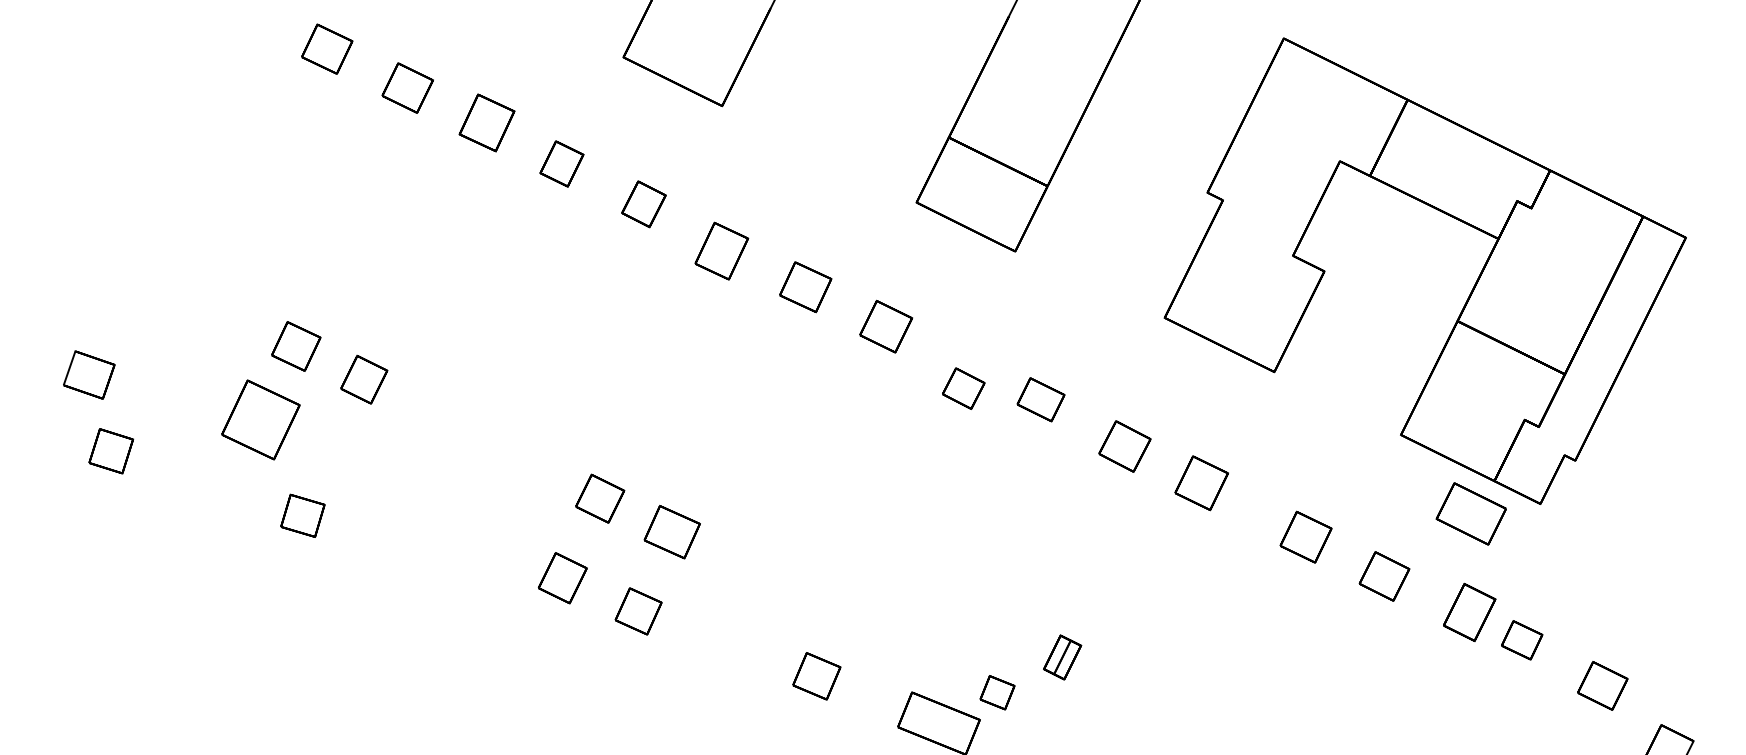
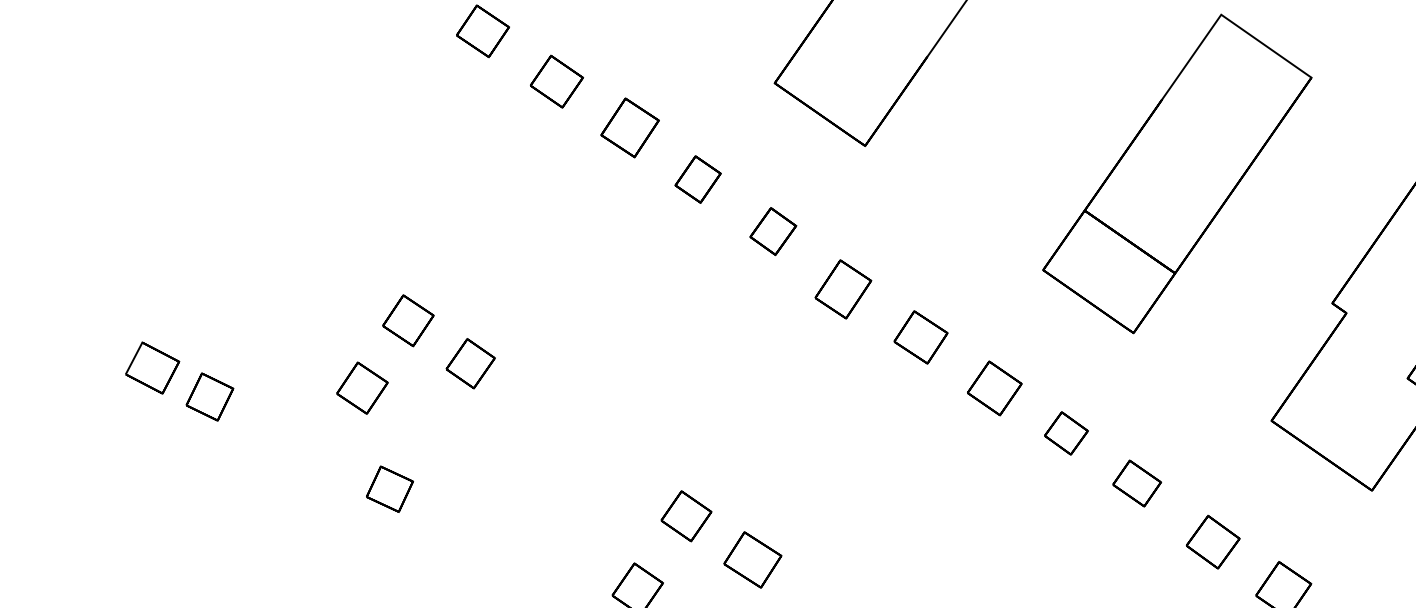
part: (89, 374) -> (152, 367), moved
part: (963, 388) -> (1066, 433), moved
part: (260, 419) -> (362, 387), size x0.62

